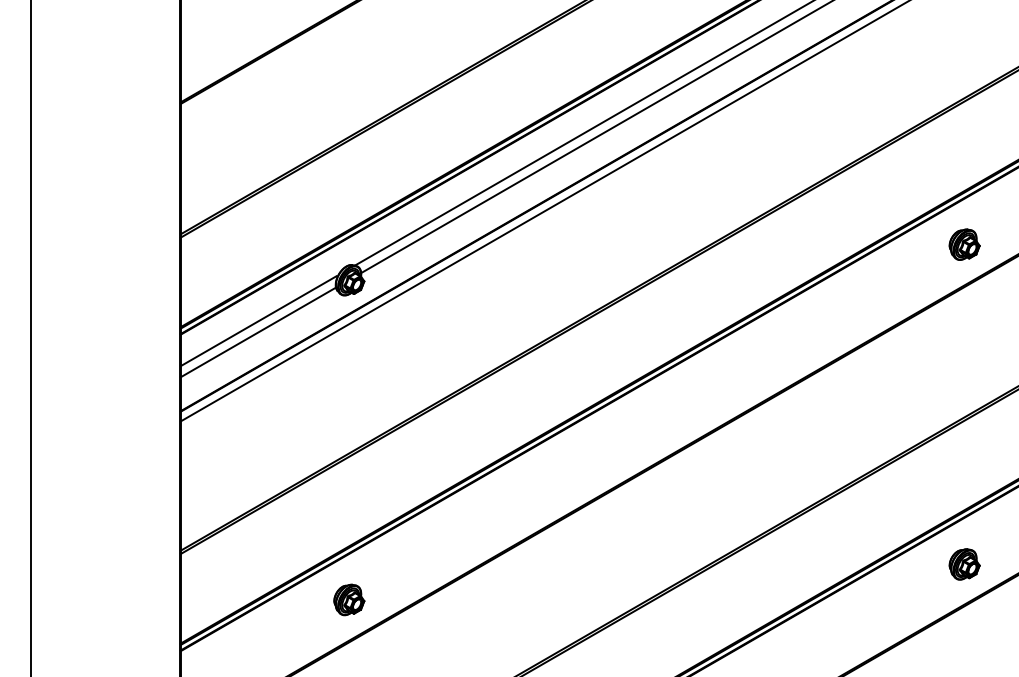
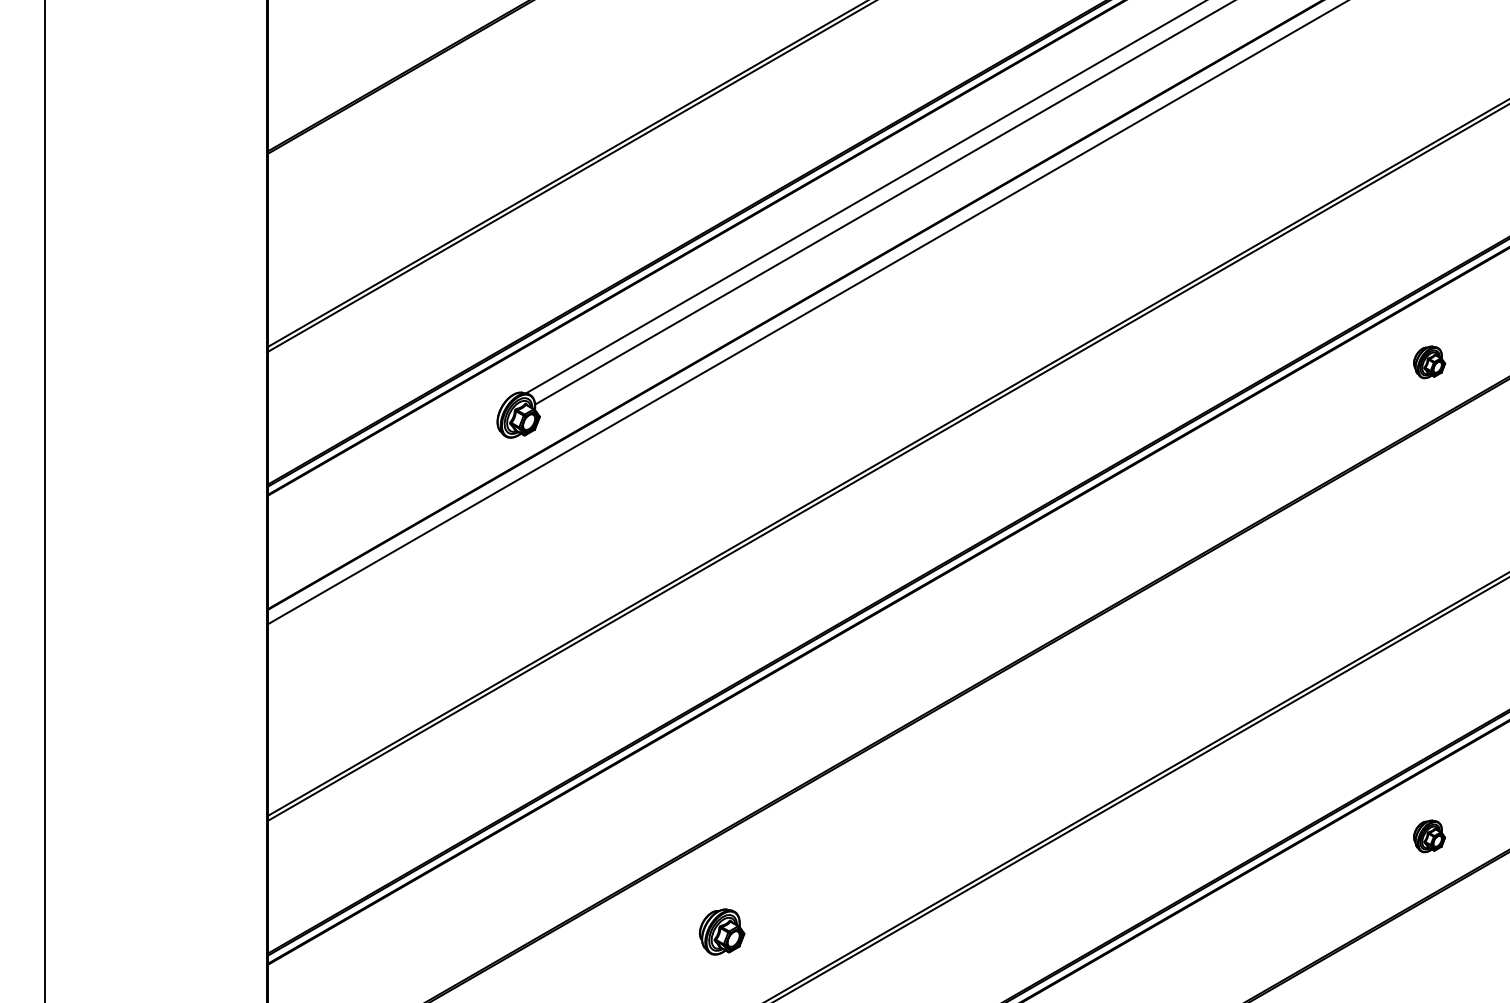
part: (964, 244) -> (1429, 362), size x0.7
line: (258, 321) -> (382, 476), removed
line: (258, 332) -> (382, 492), removed
part: (964, 564) -> (1429, 836), size x0.7
part: (349, 599) -> (722, 931), moved

